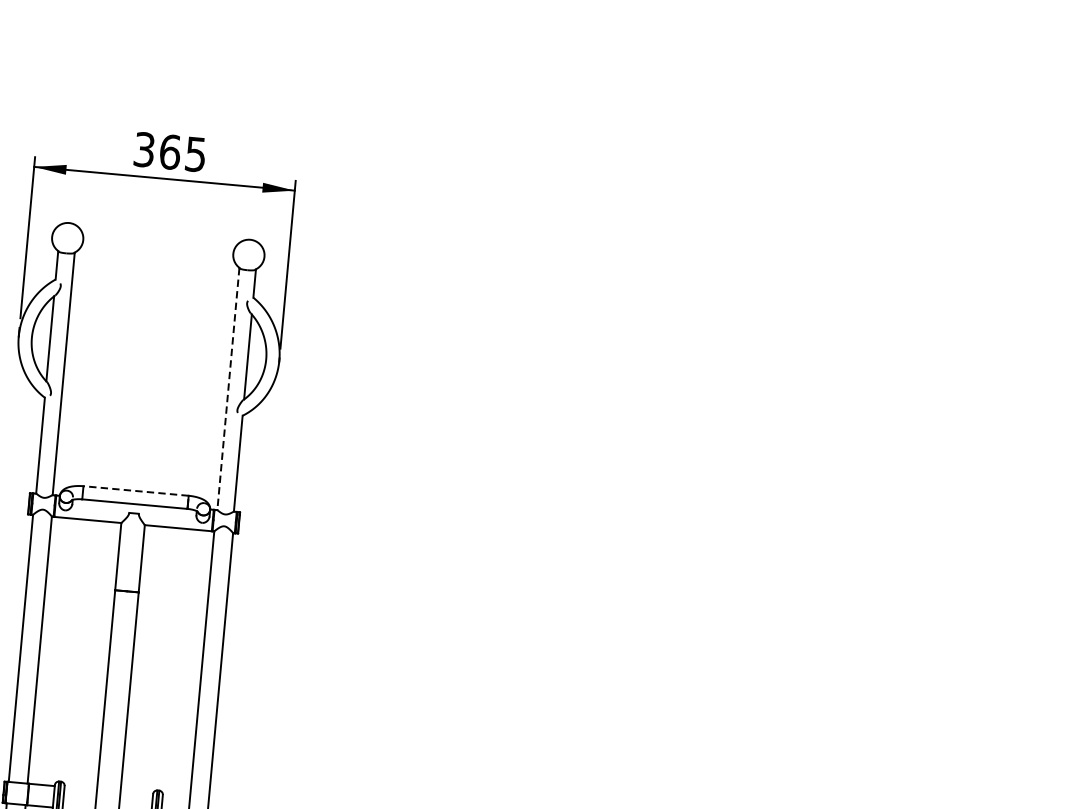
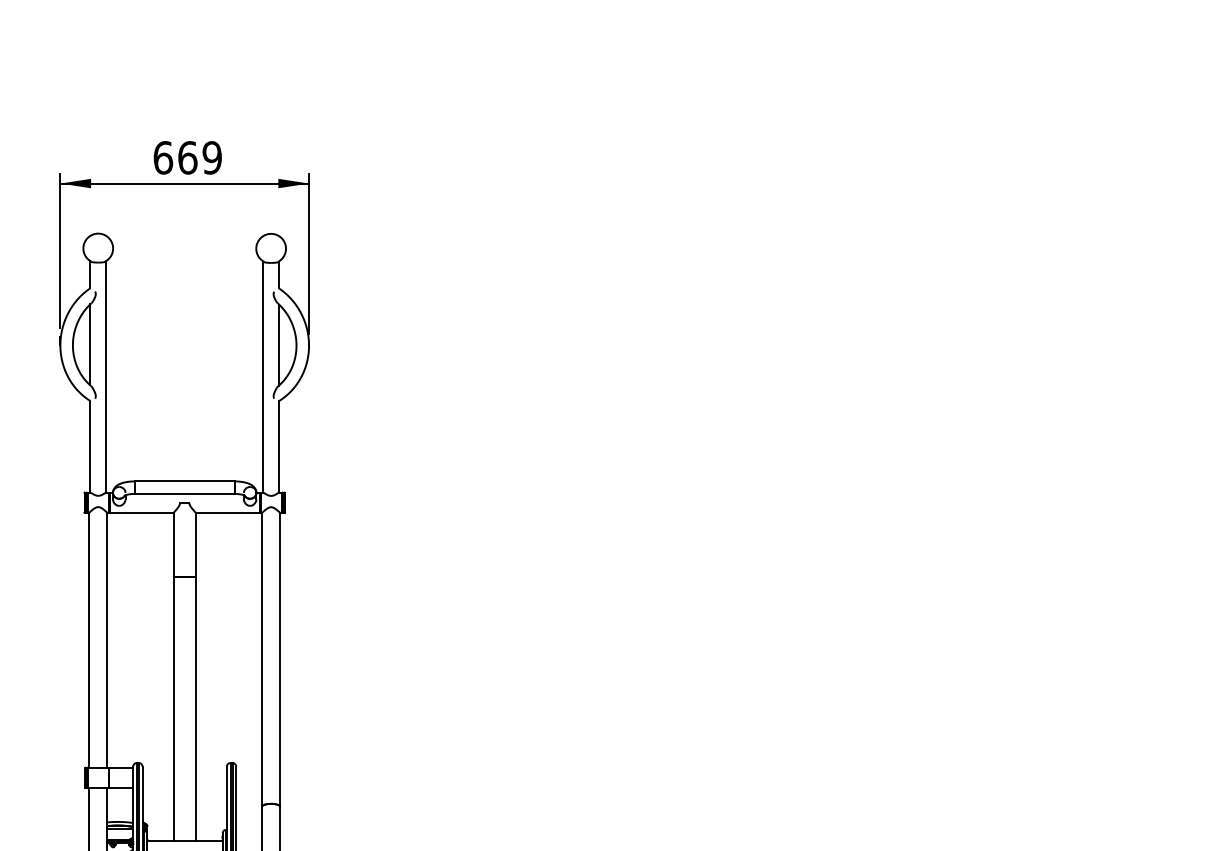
text: (169, 151) -> (187, 157), 365 -> 669
line: (228, 389) -> (263, 377), dashed -> solid
line: (135, 491) -> (184, 481), dashed -> solid

